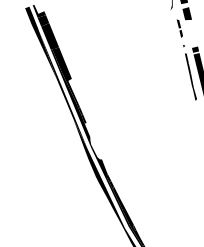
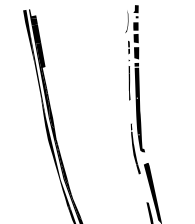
fill: (191, 34) -> (136, 53), added
fill: (92, 142) -> (50, 114), added

